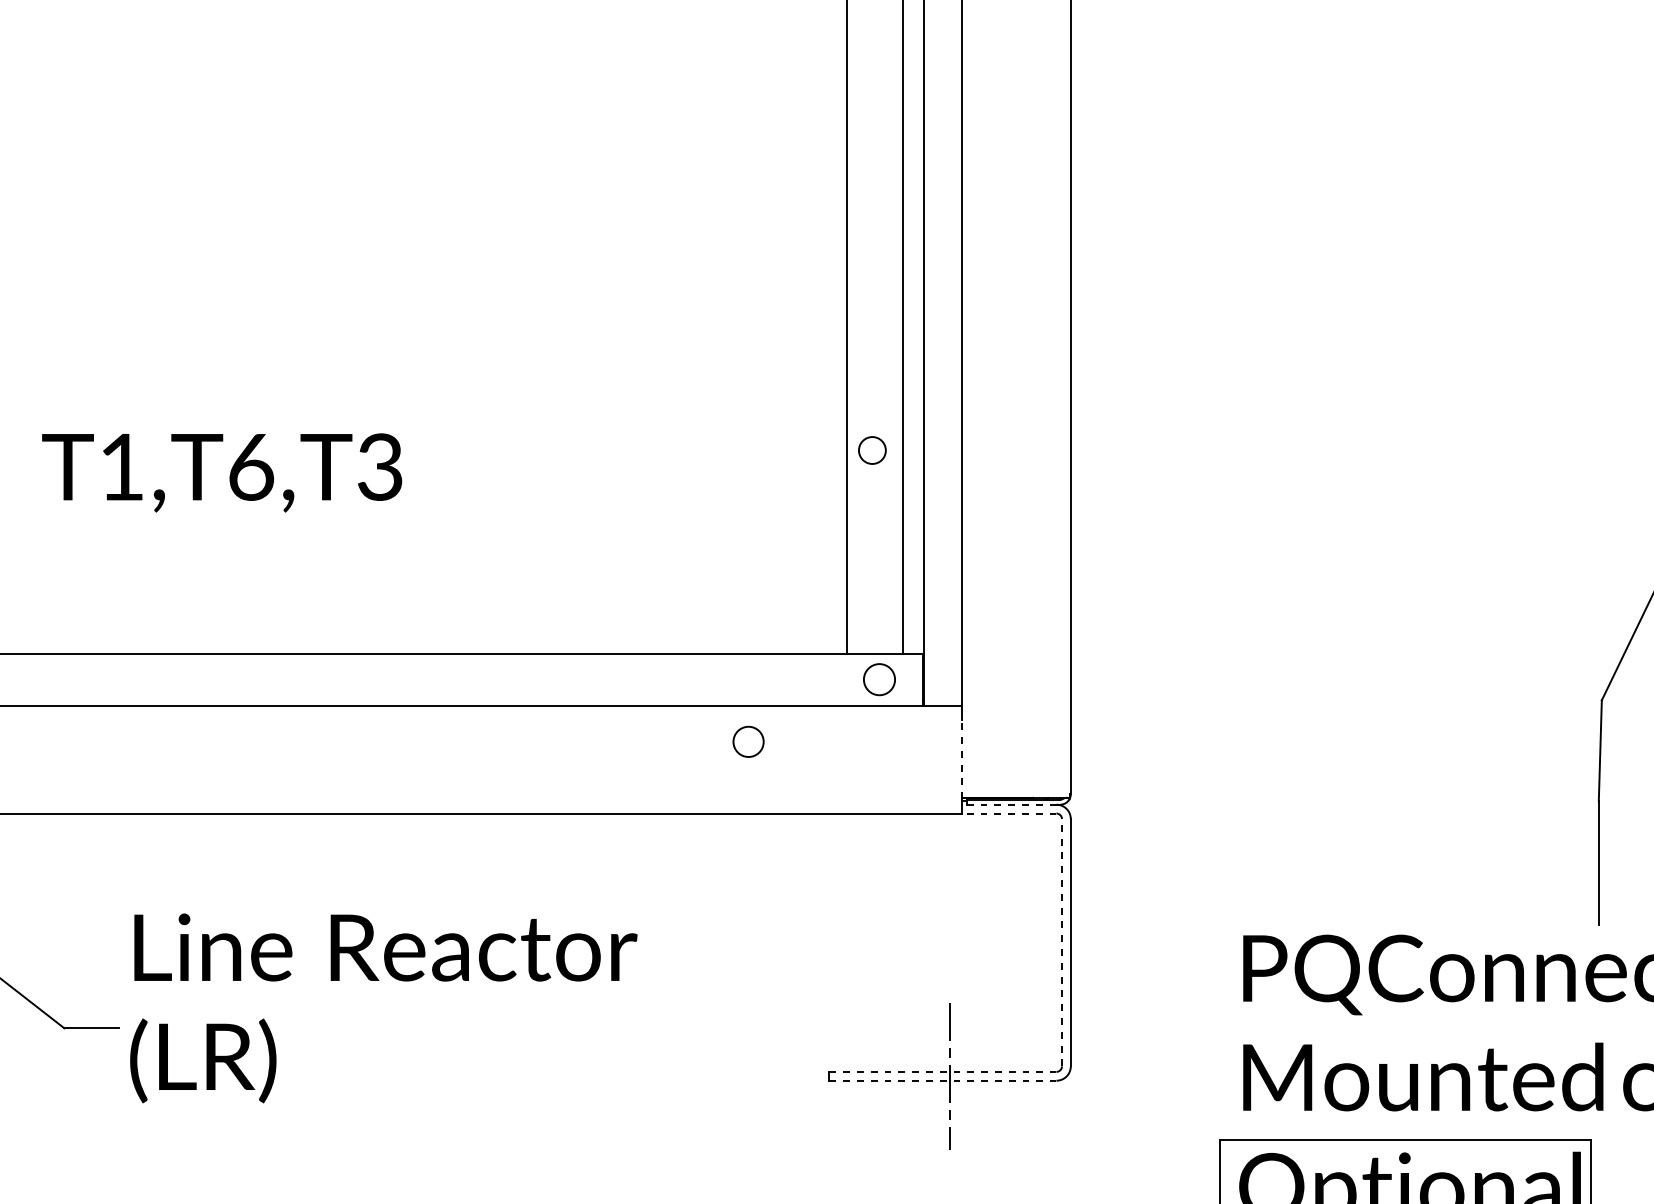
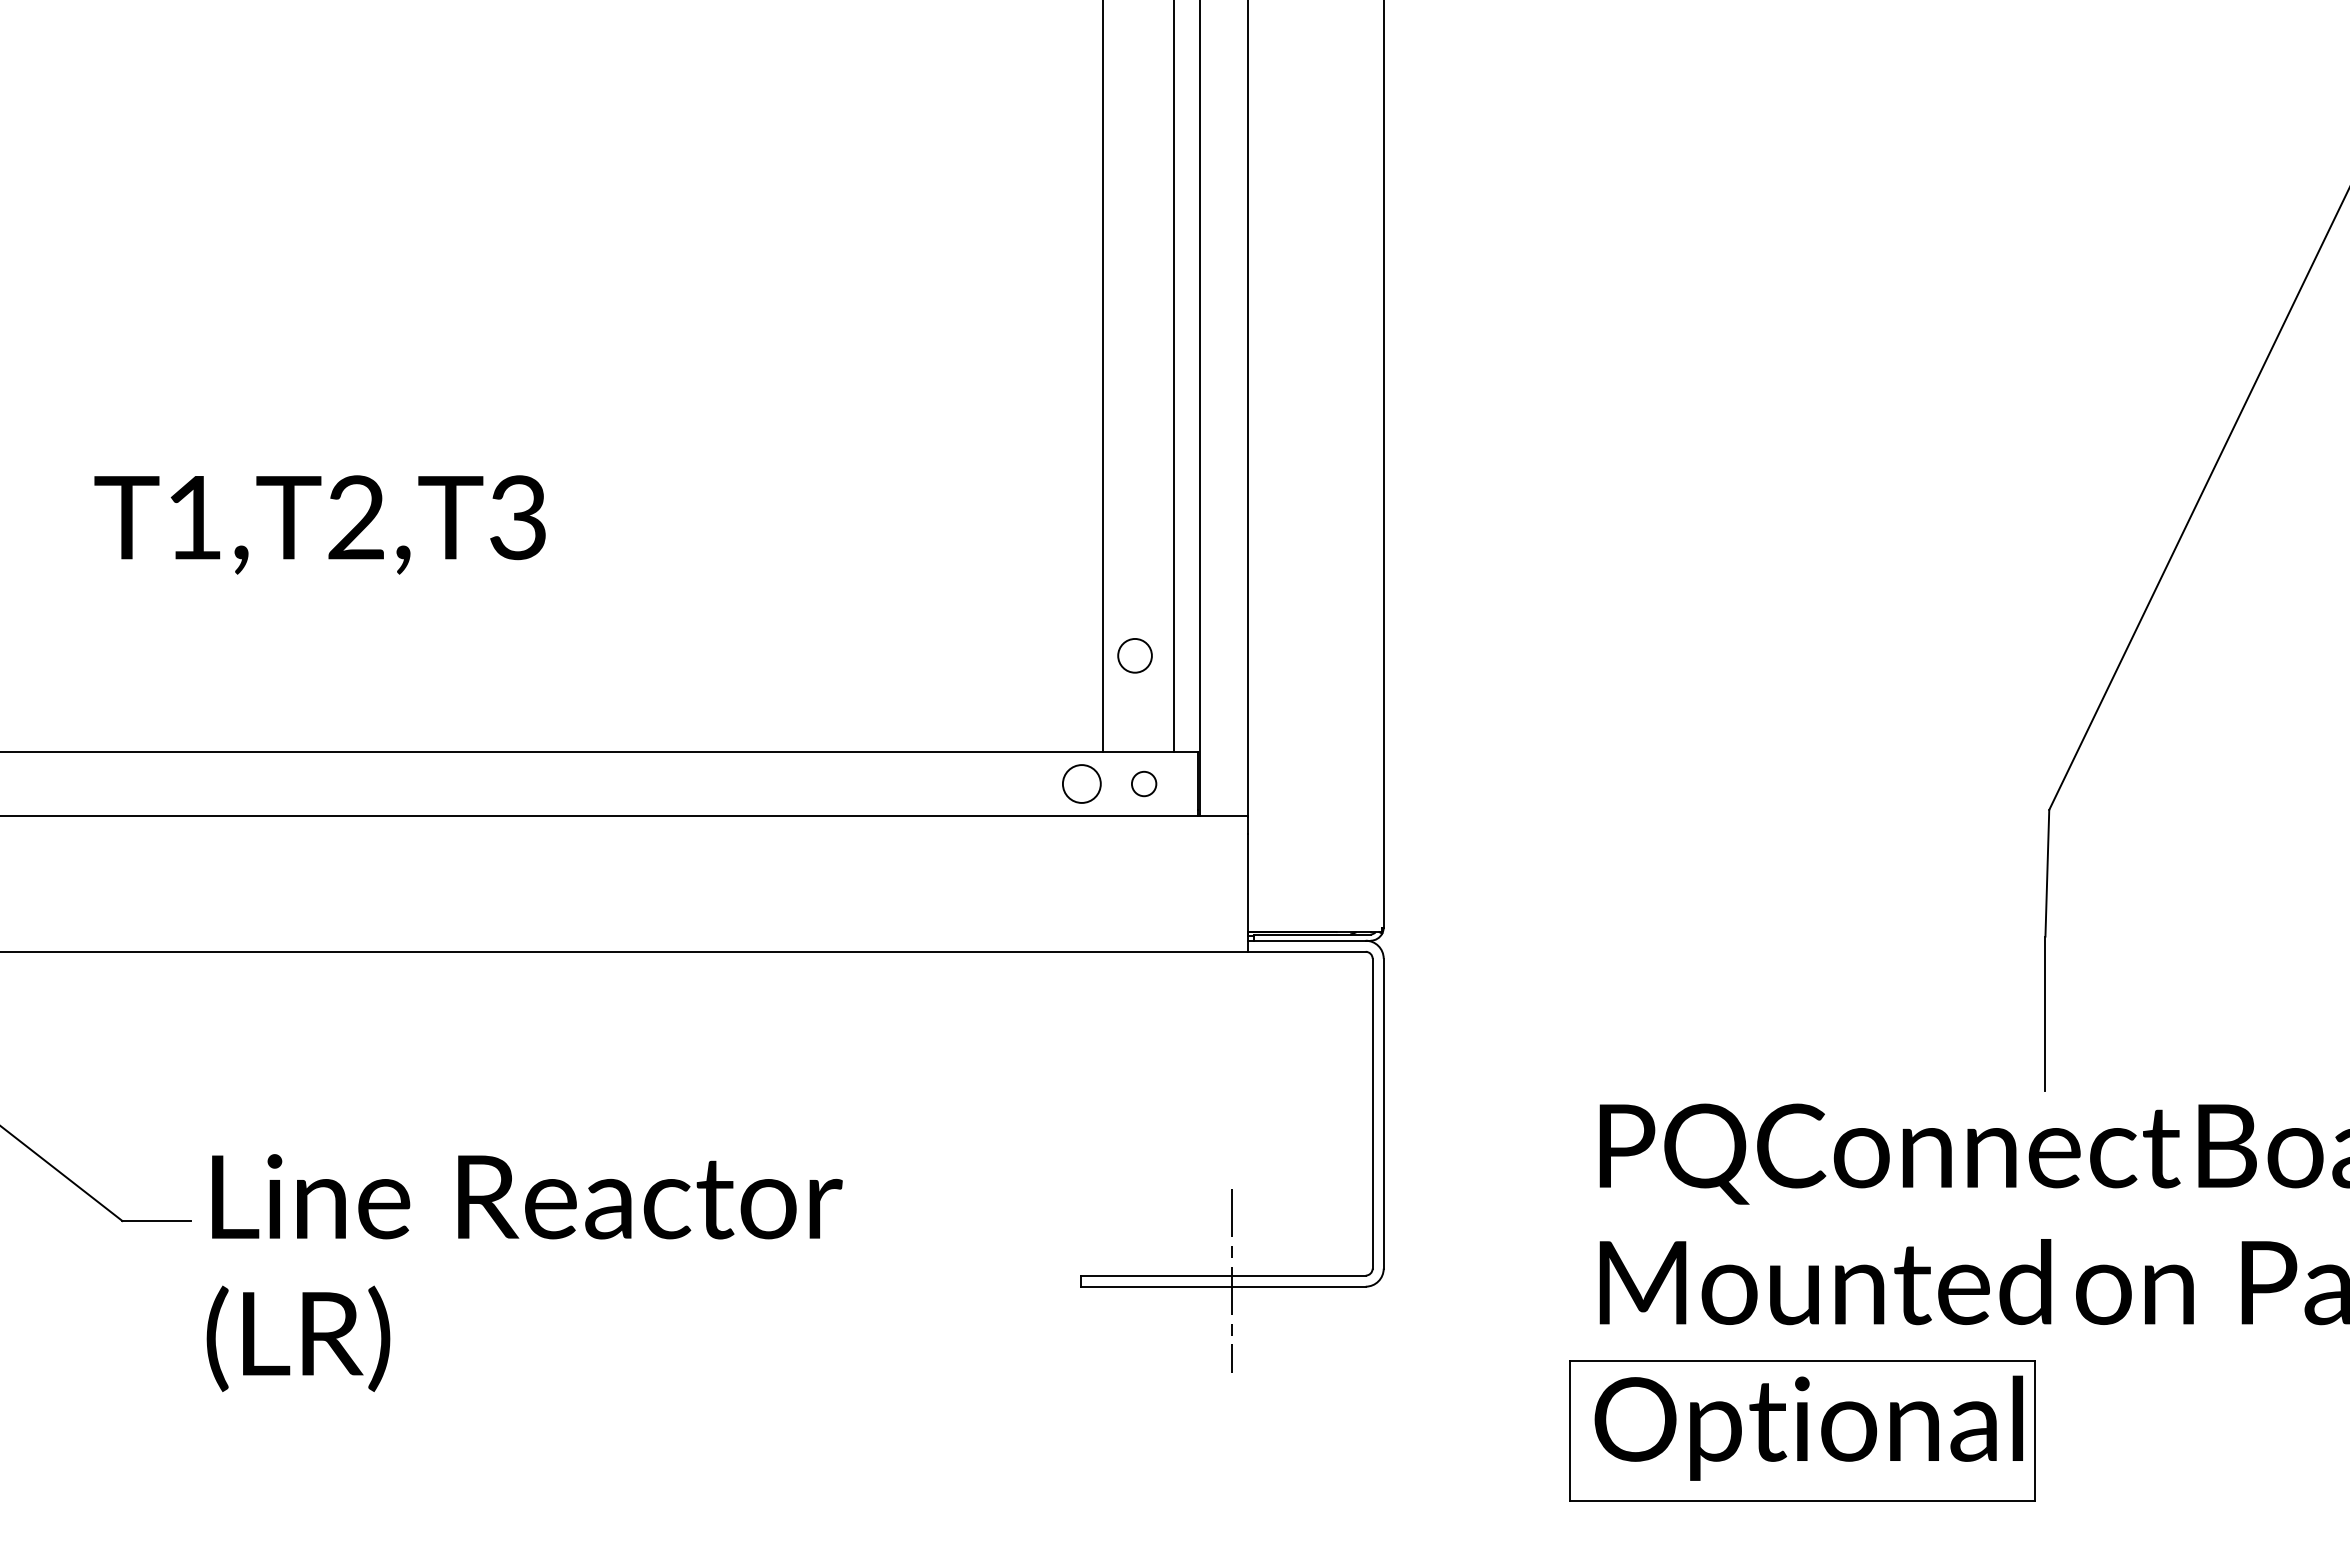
circle: (871, 450) -> (1134, 655), moved
text: (251, 467) -> (356, 517), T1,T6,T3 -> T1,T2,T3
circle: (879, 679) -> (1144, 783), size x0.62
circle: (748, 741) -> (1081, 783), moved
line: (962, 759) -> (1247, 884), dashed -> solid
line: (1009, 804) -> (1306, 940), dashed -> solid
line: (1009, 813) -> (1306, 951), dashed -> solid
line: (1061, 942) -> (1372, 1113), dashed -> solid
text: (383, 1007) -> (524, 1272), moved
line: (942, 1071) -> (1223, 1275), dashed -> solid
line: (942, 1080) -> (1223, 1286), dashed -> solid

